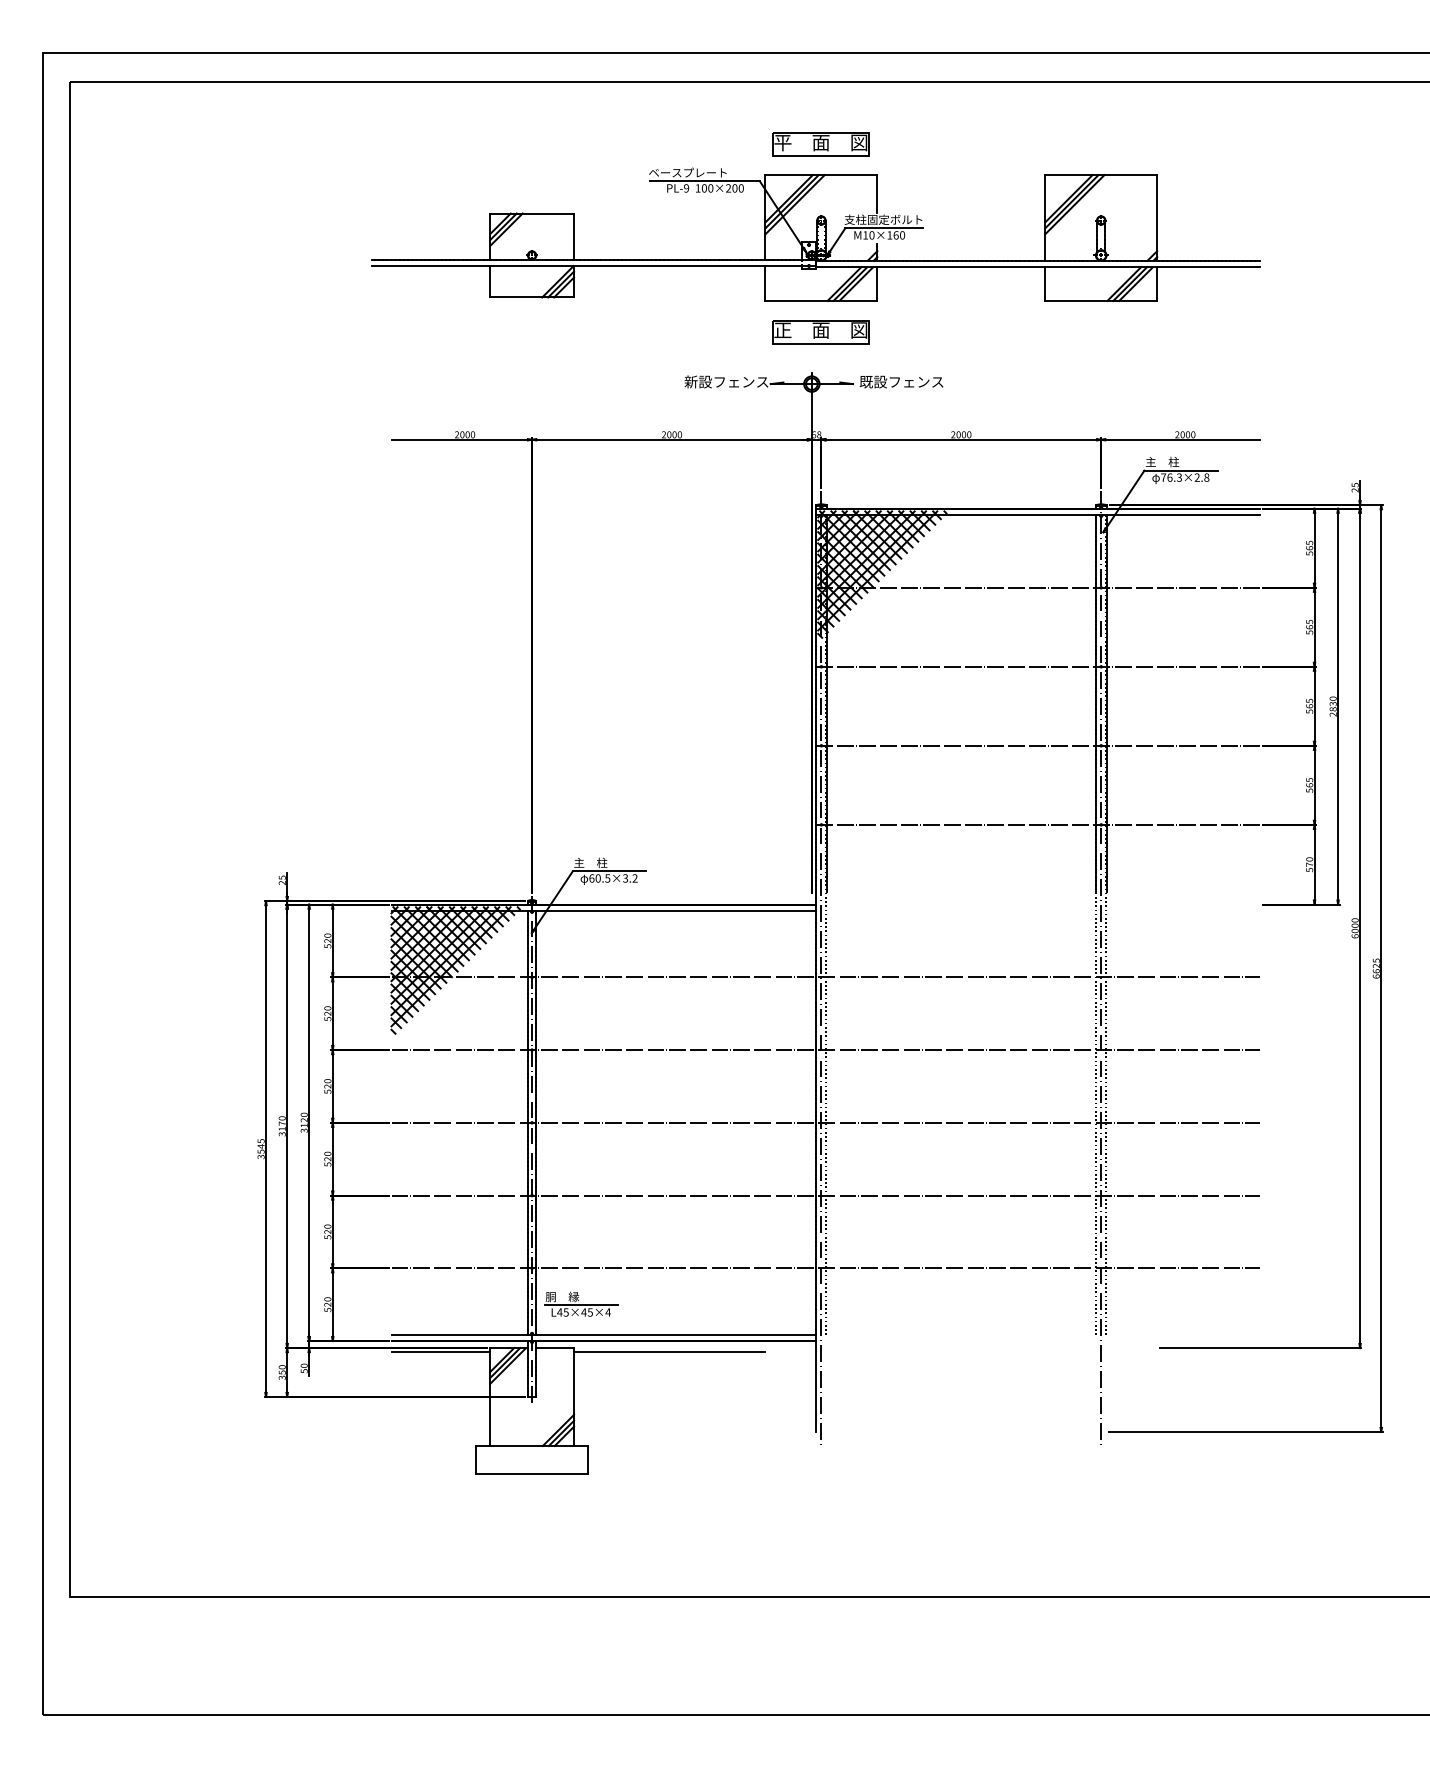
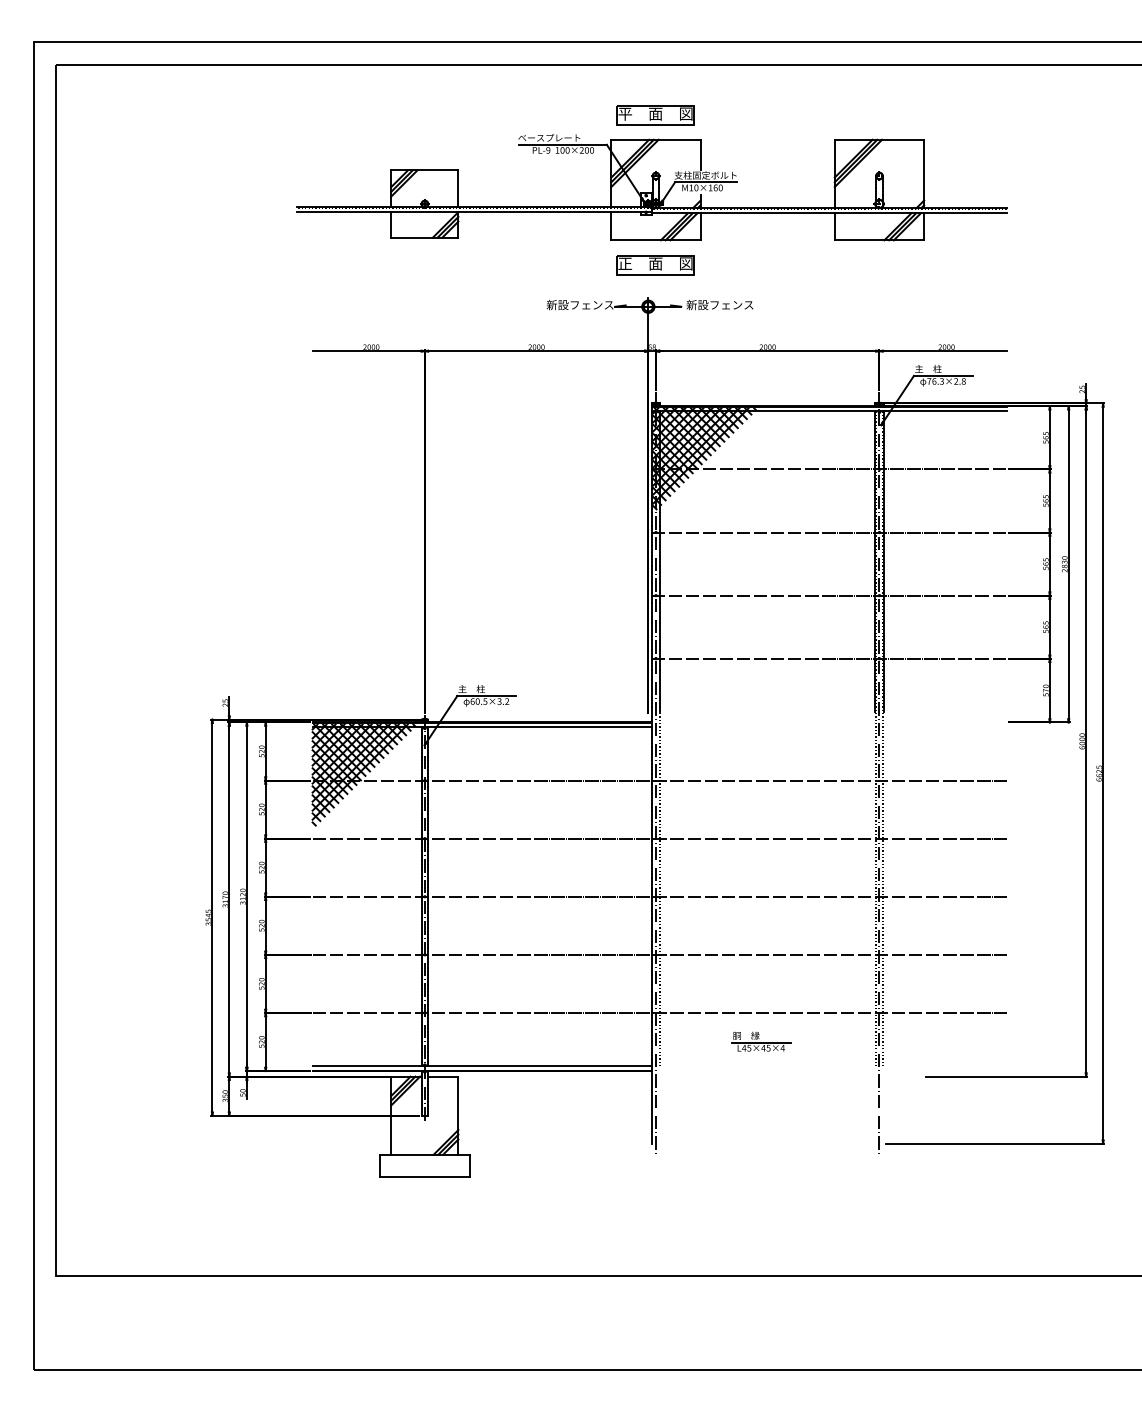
text: (865, 381) -> (691, 304), 既設フェンス -> 新設フェンス
part: (581, 1303) -> (761, 1041), moved
line: (440, 1352) -> (351, 1080), removed
line: (669, 1352) -> (534, 1080), removed

